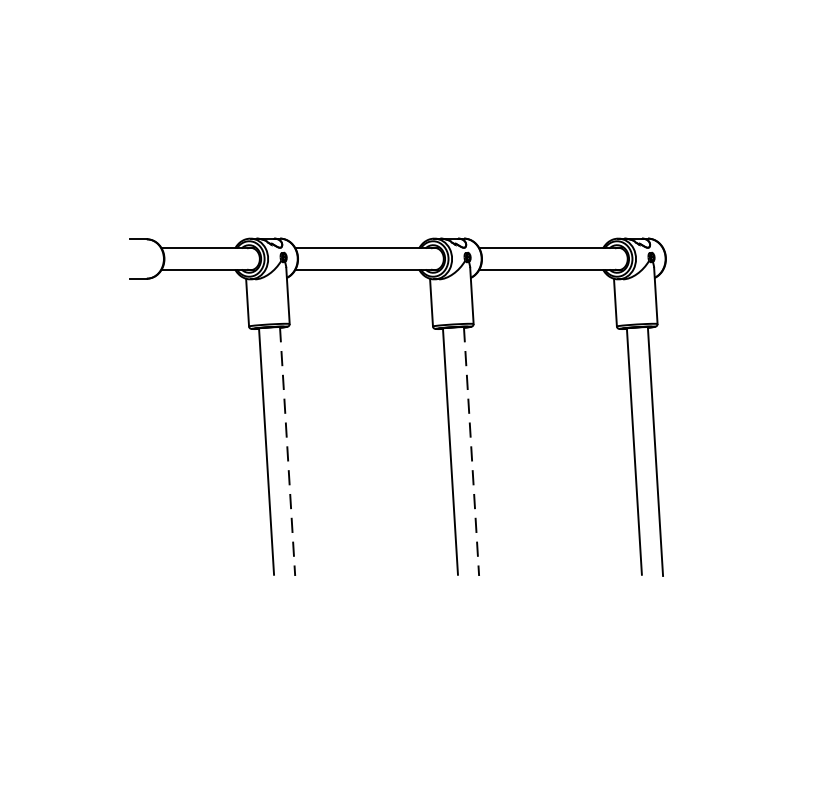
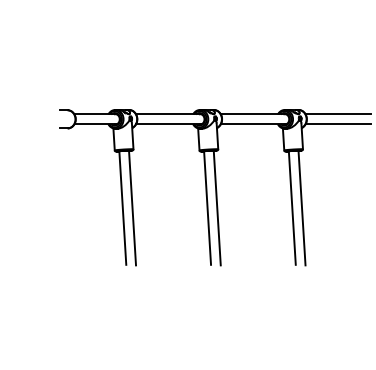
line: (734, 248) -> (338, 114), added
line: (734, 270) -> (338, 124), added
line: (287, 452) -> (132, 208), dashed -> solid
line: (472, 452) -> (217, 208), dashed -> solid

